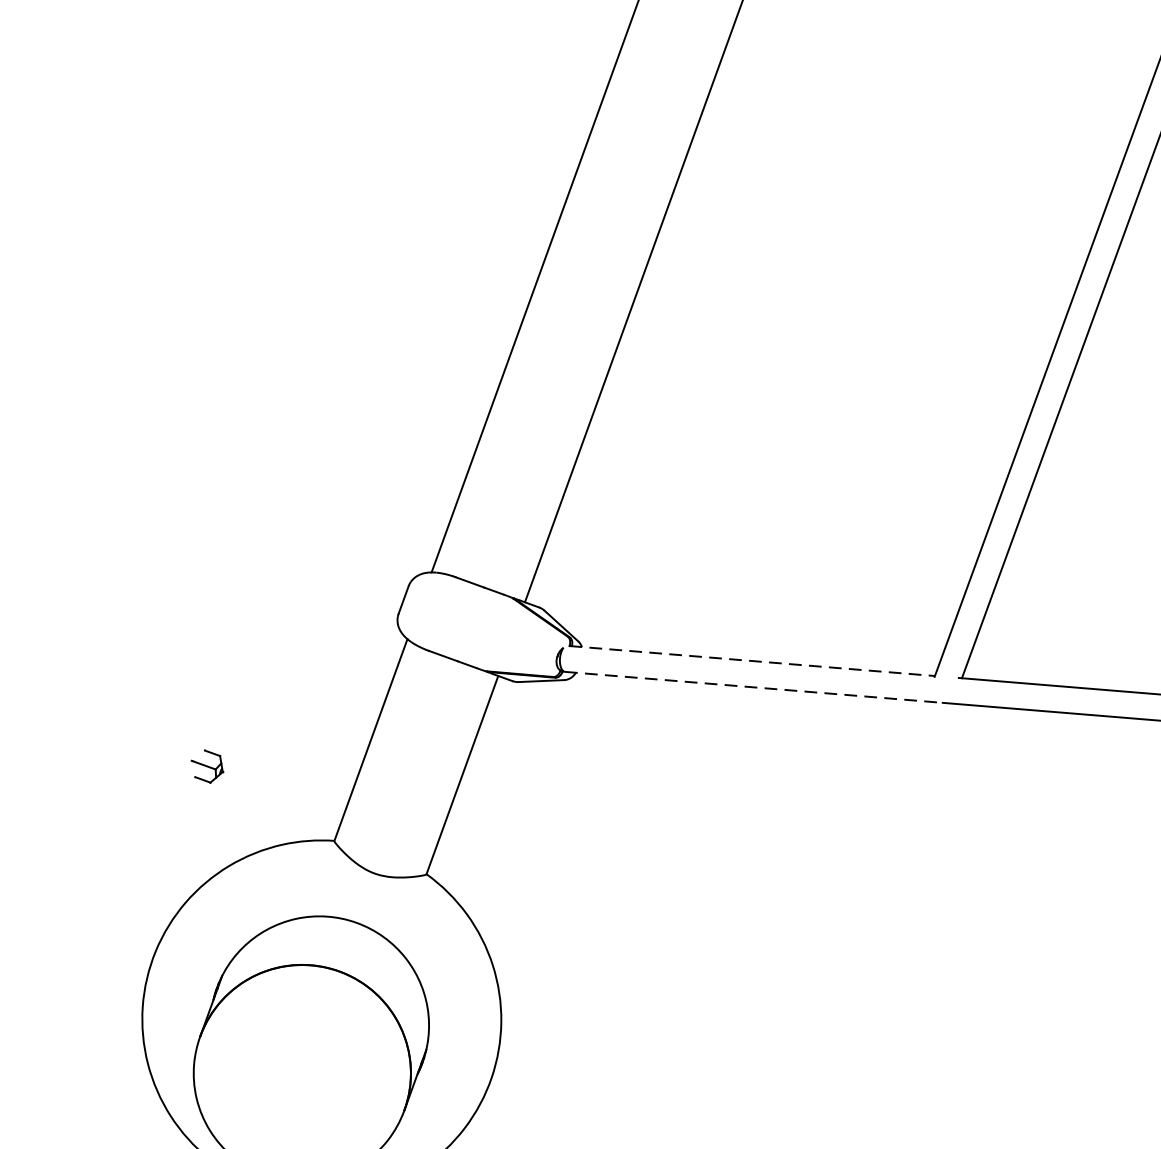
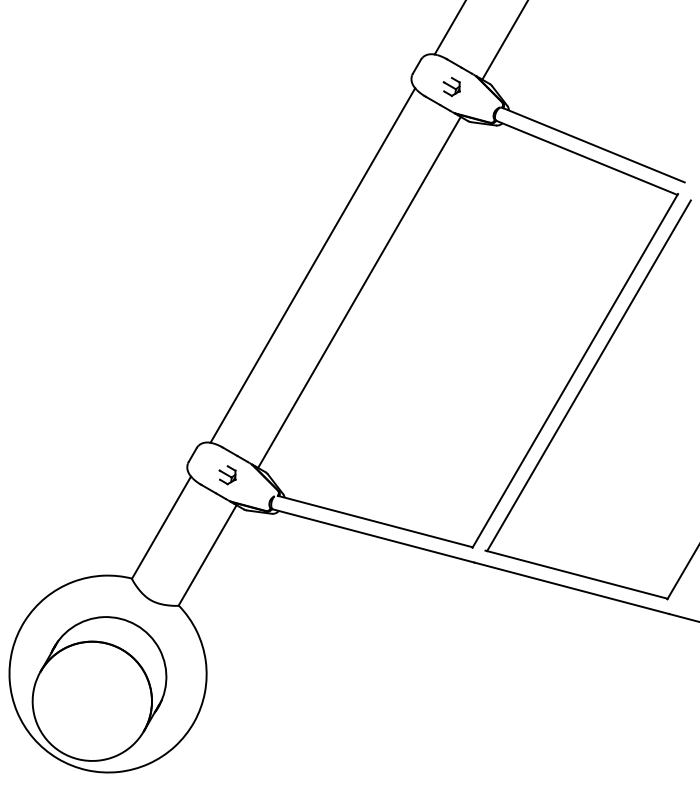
line: (752, 660) -> (375, 521), dashed -> solid
line: (755, 688) -> (374, 536), dashed -> solid
part: (207, 767) -> (227, 475), moved

